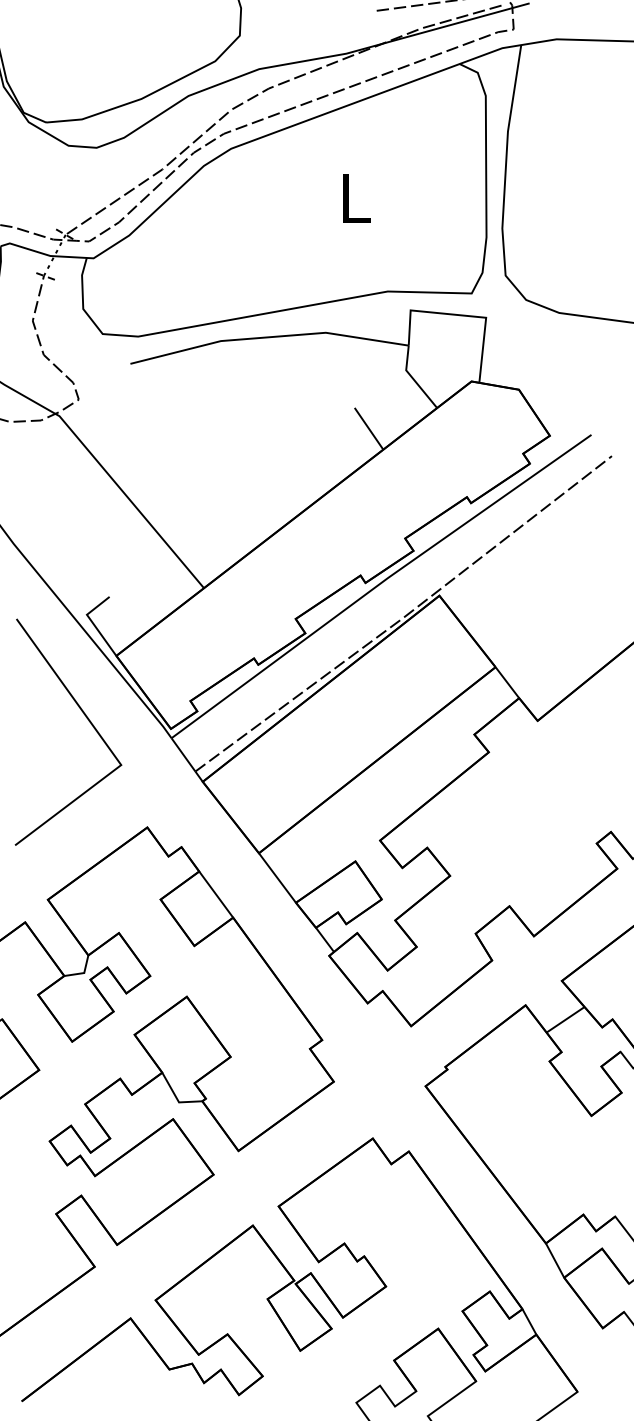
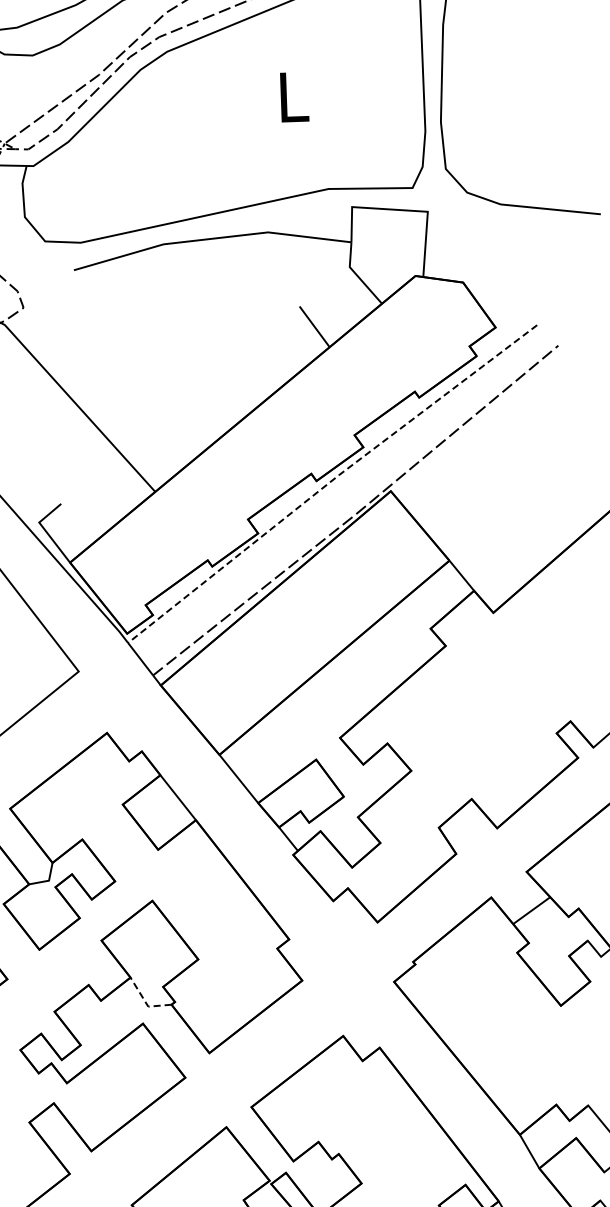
line: (380, 583) -> (331, 481), solid -> dashed
line: (176, 1098) -> (145, 1002), solid -> dashed

